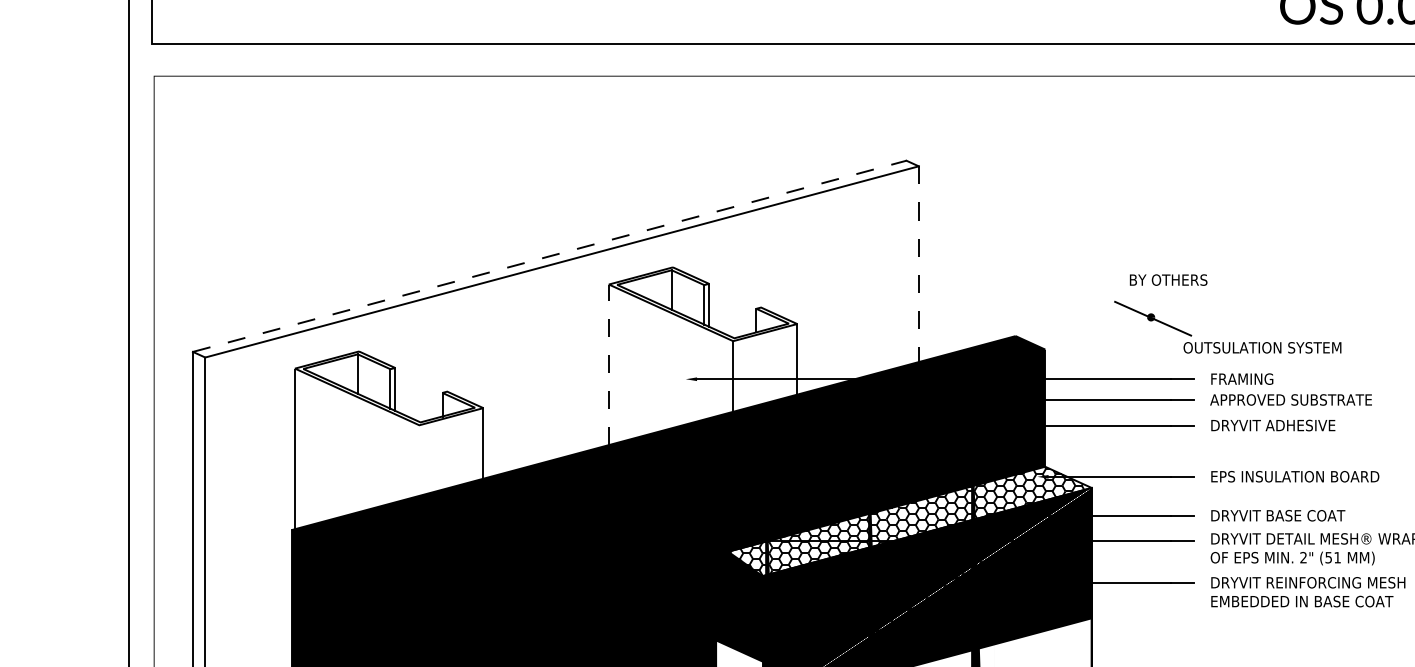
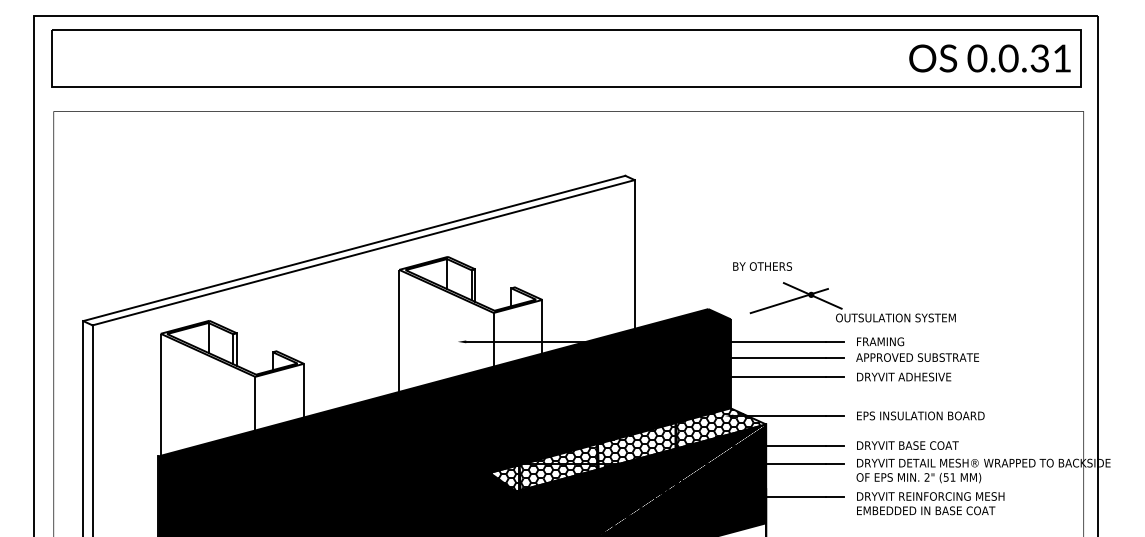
line: (549, 256) -> (354, 248), dashed -> solid
line: (918, 264) -> (634, 254), dashed -> solid
text: (1168, 280) -> (762, 266), moved
line: (1121, 326) -> (788, 301), added
line: (609, 364) -> (399, 330), dashed -> solid
line: (419, 460) -> (255, 403), added

